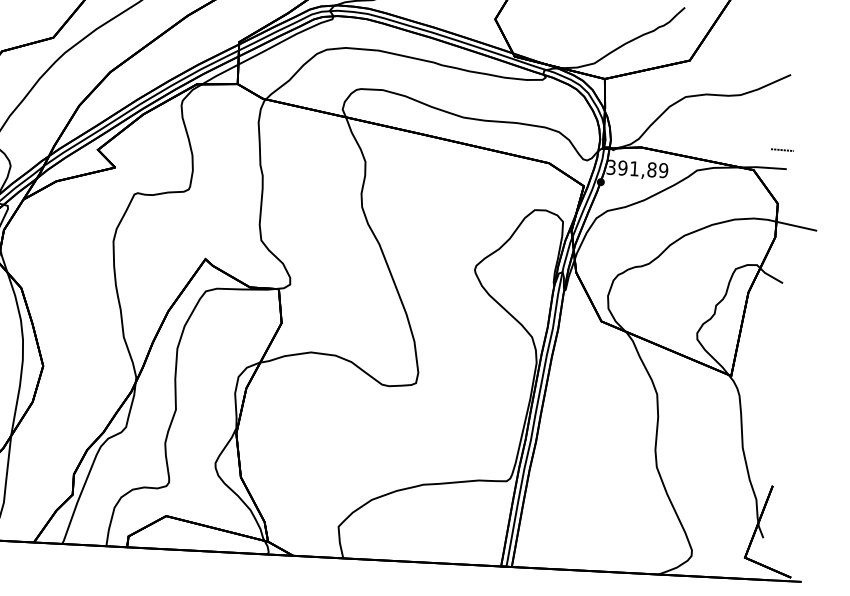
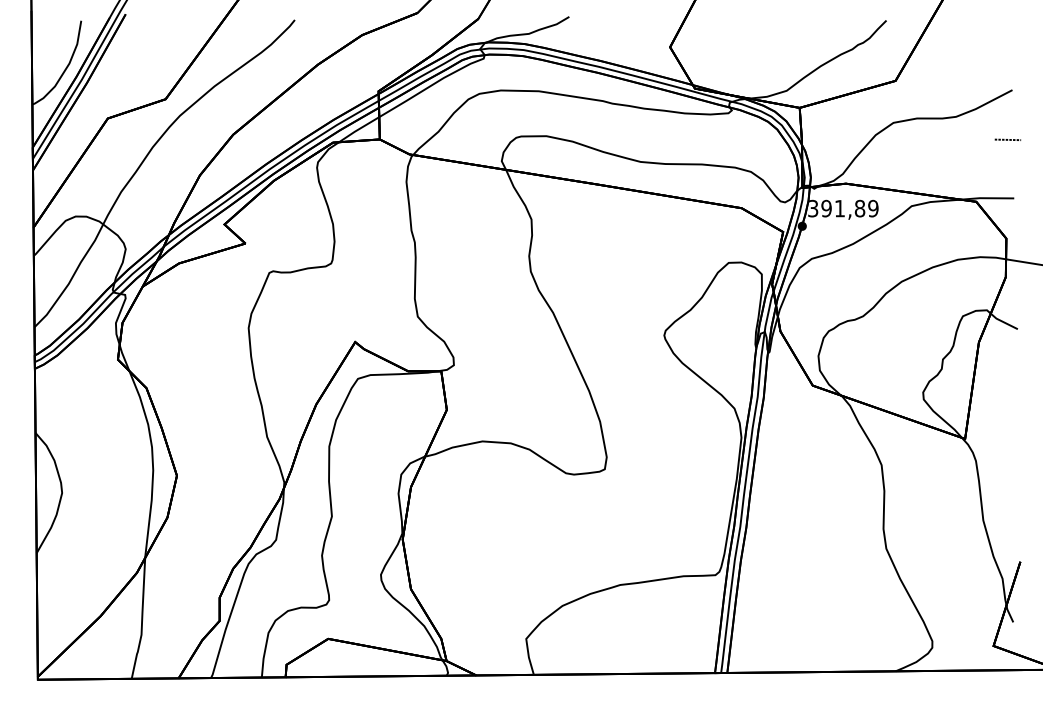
line: (782, 149) -> (1007, 139), moved

